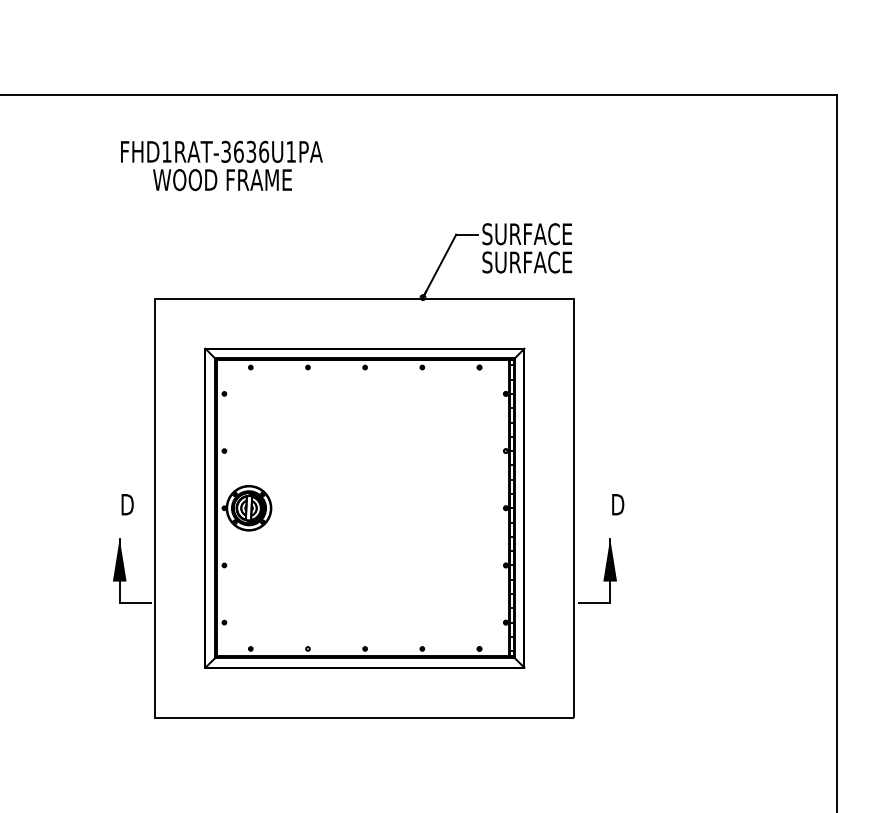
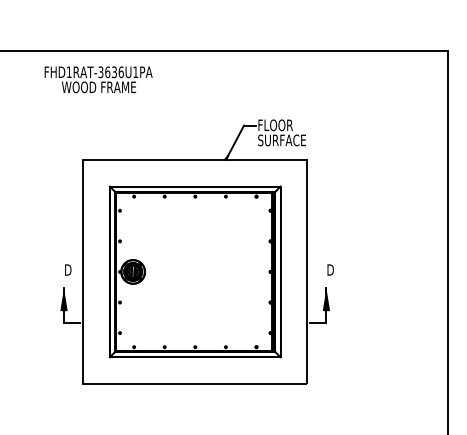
text: (221, 165) -> (98, 79), moved
text: (526, 234) -> (281, 125), SURFACE -> FLOOR

